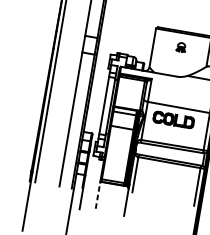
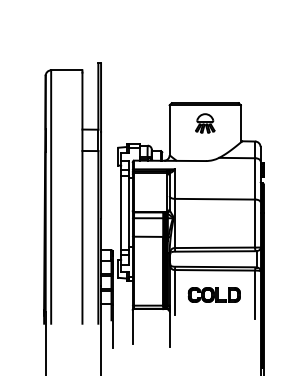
part: (181, 47) -> (205, 123), size x1.67
part: (173, 119) -> (213, 294), moved
line: (97, 196) -> (132, 327), dashed -> solid

